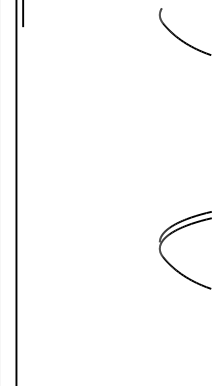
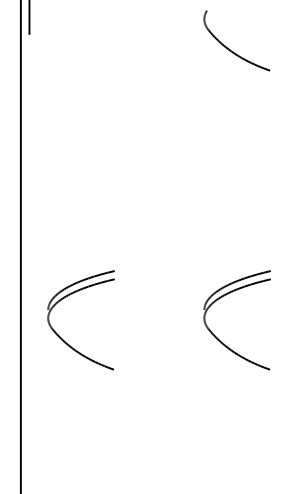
part: (48, 263) -> (61, 337), added

